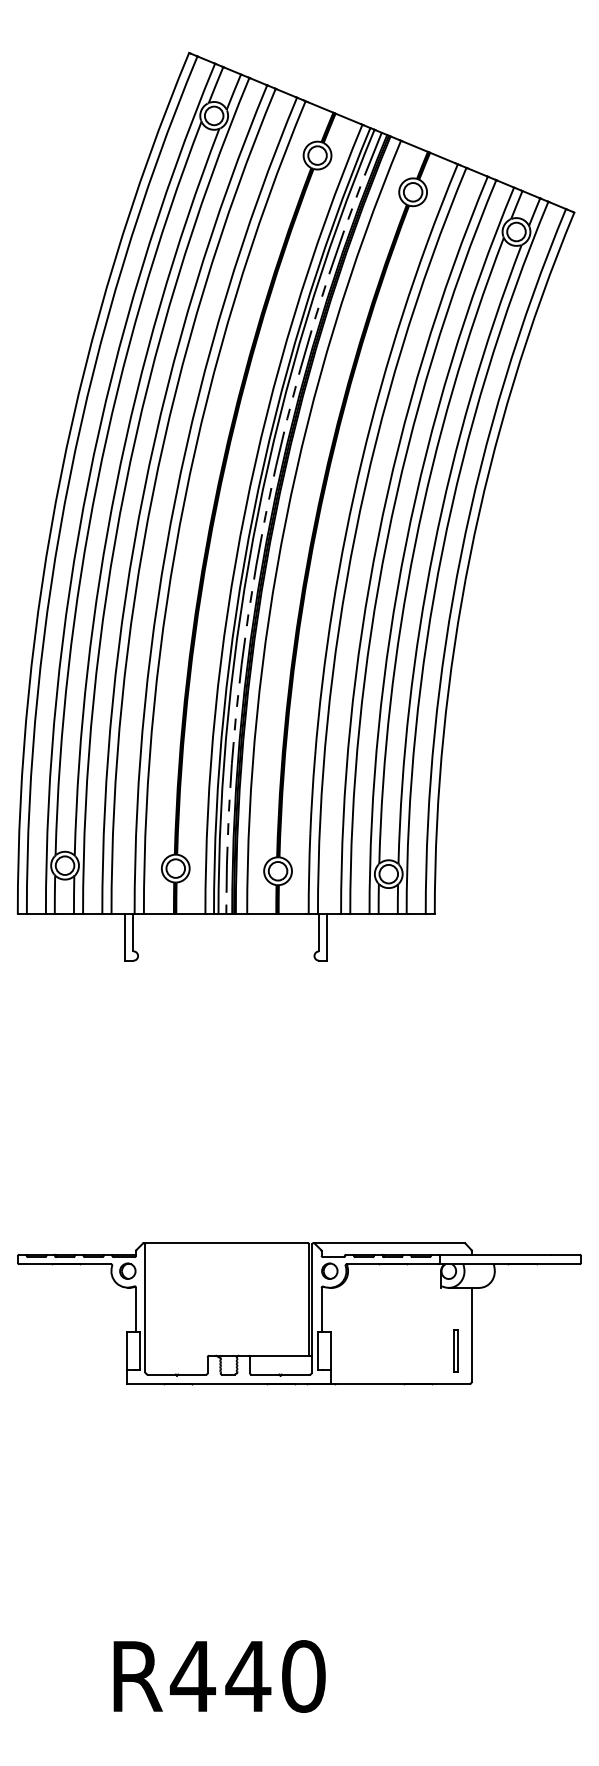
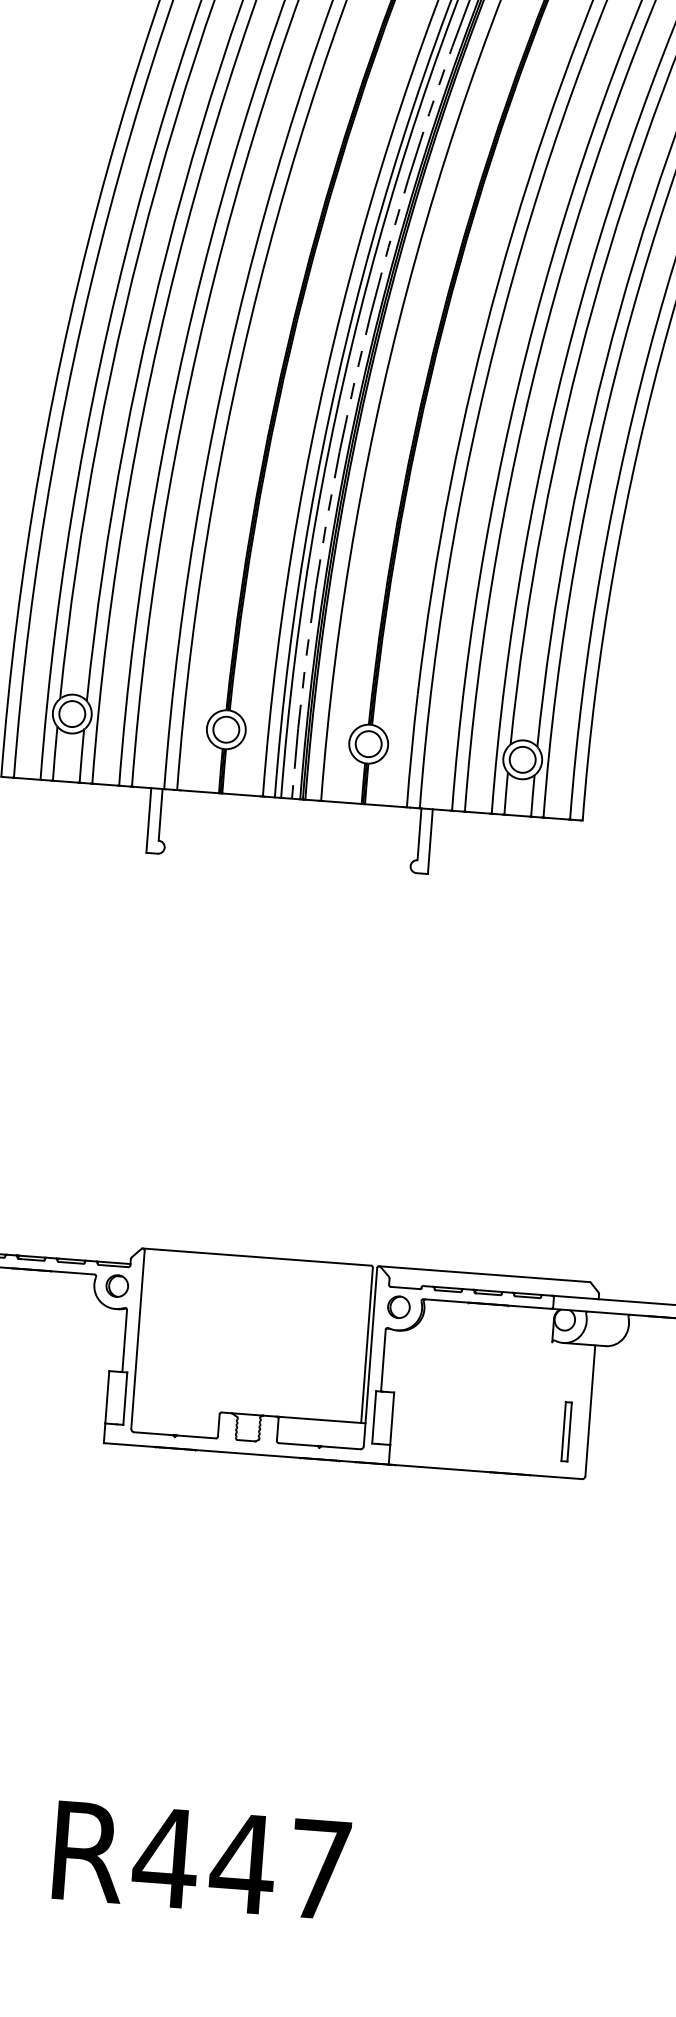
text: (303, 1676) -> (319, 1869), R440 -> R447

